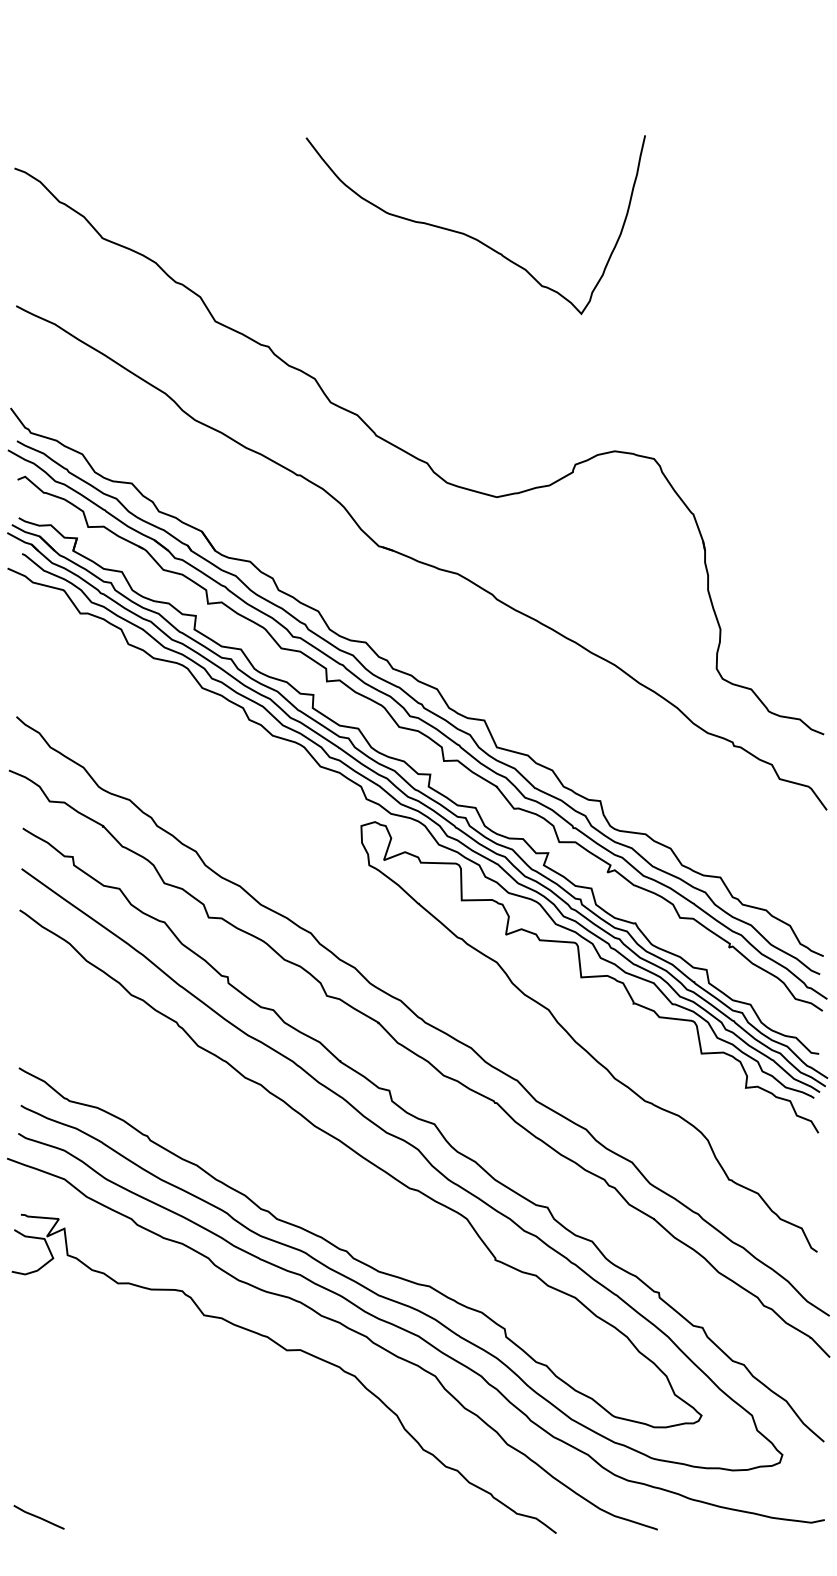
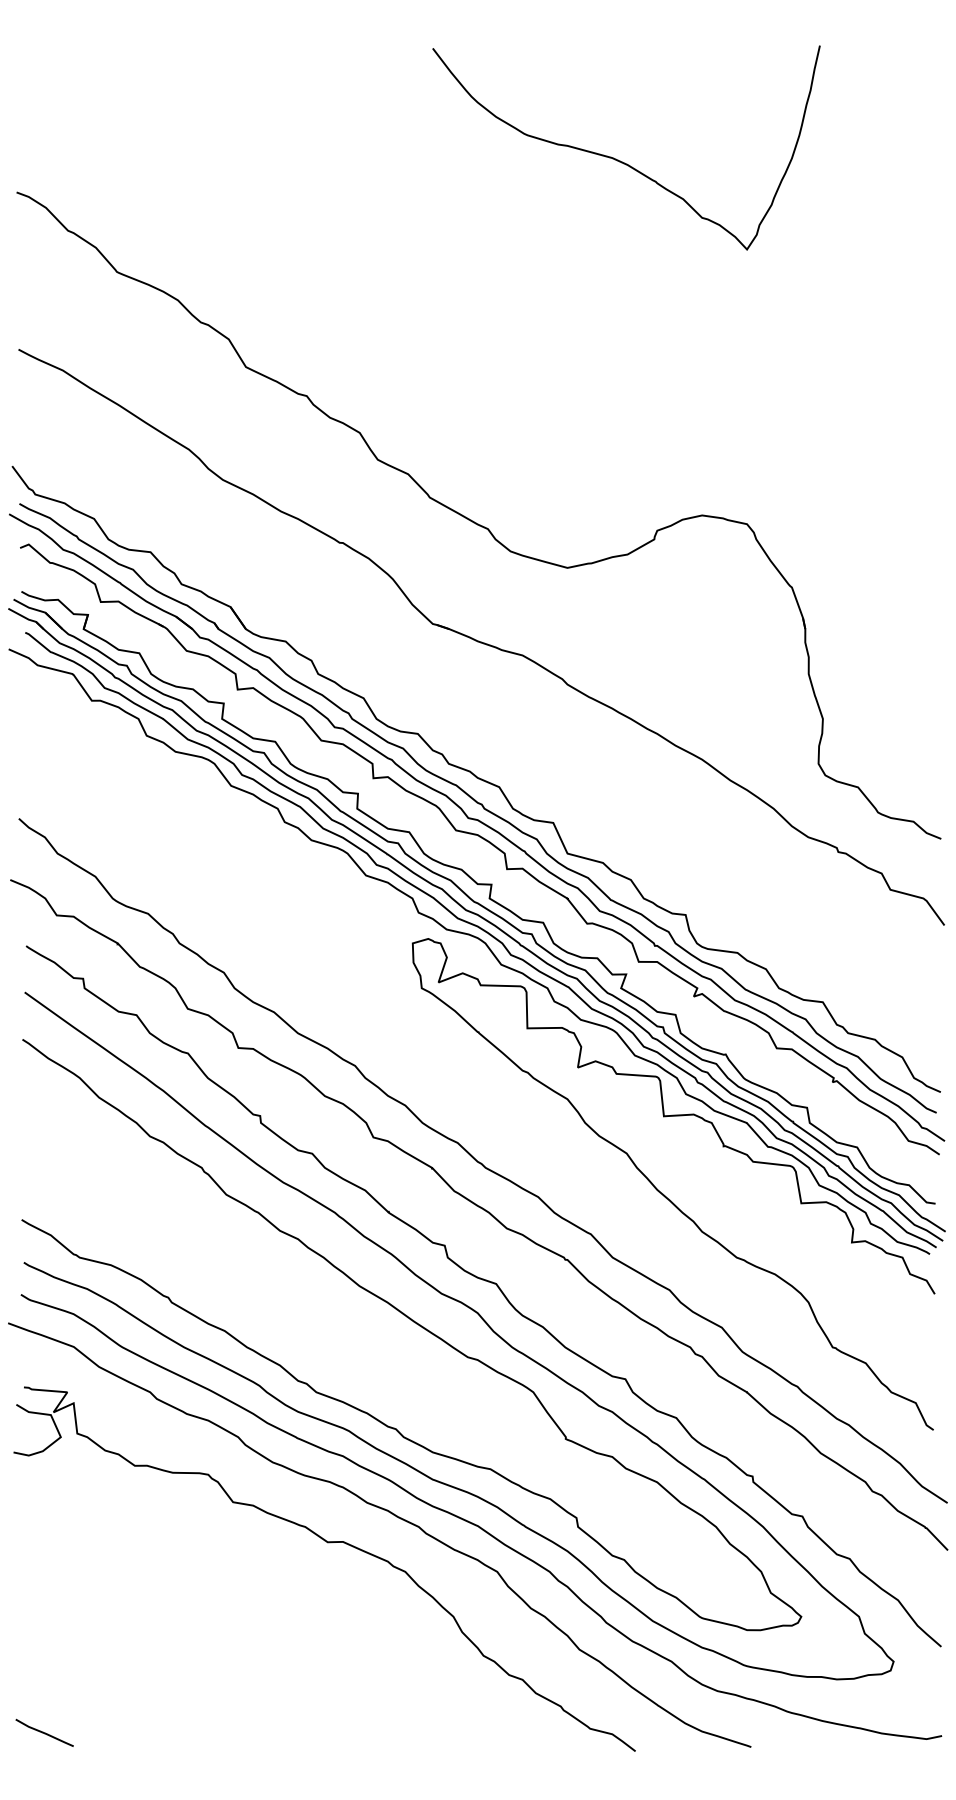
curve: (470, 235) -> (620, 160), moved

